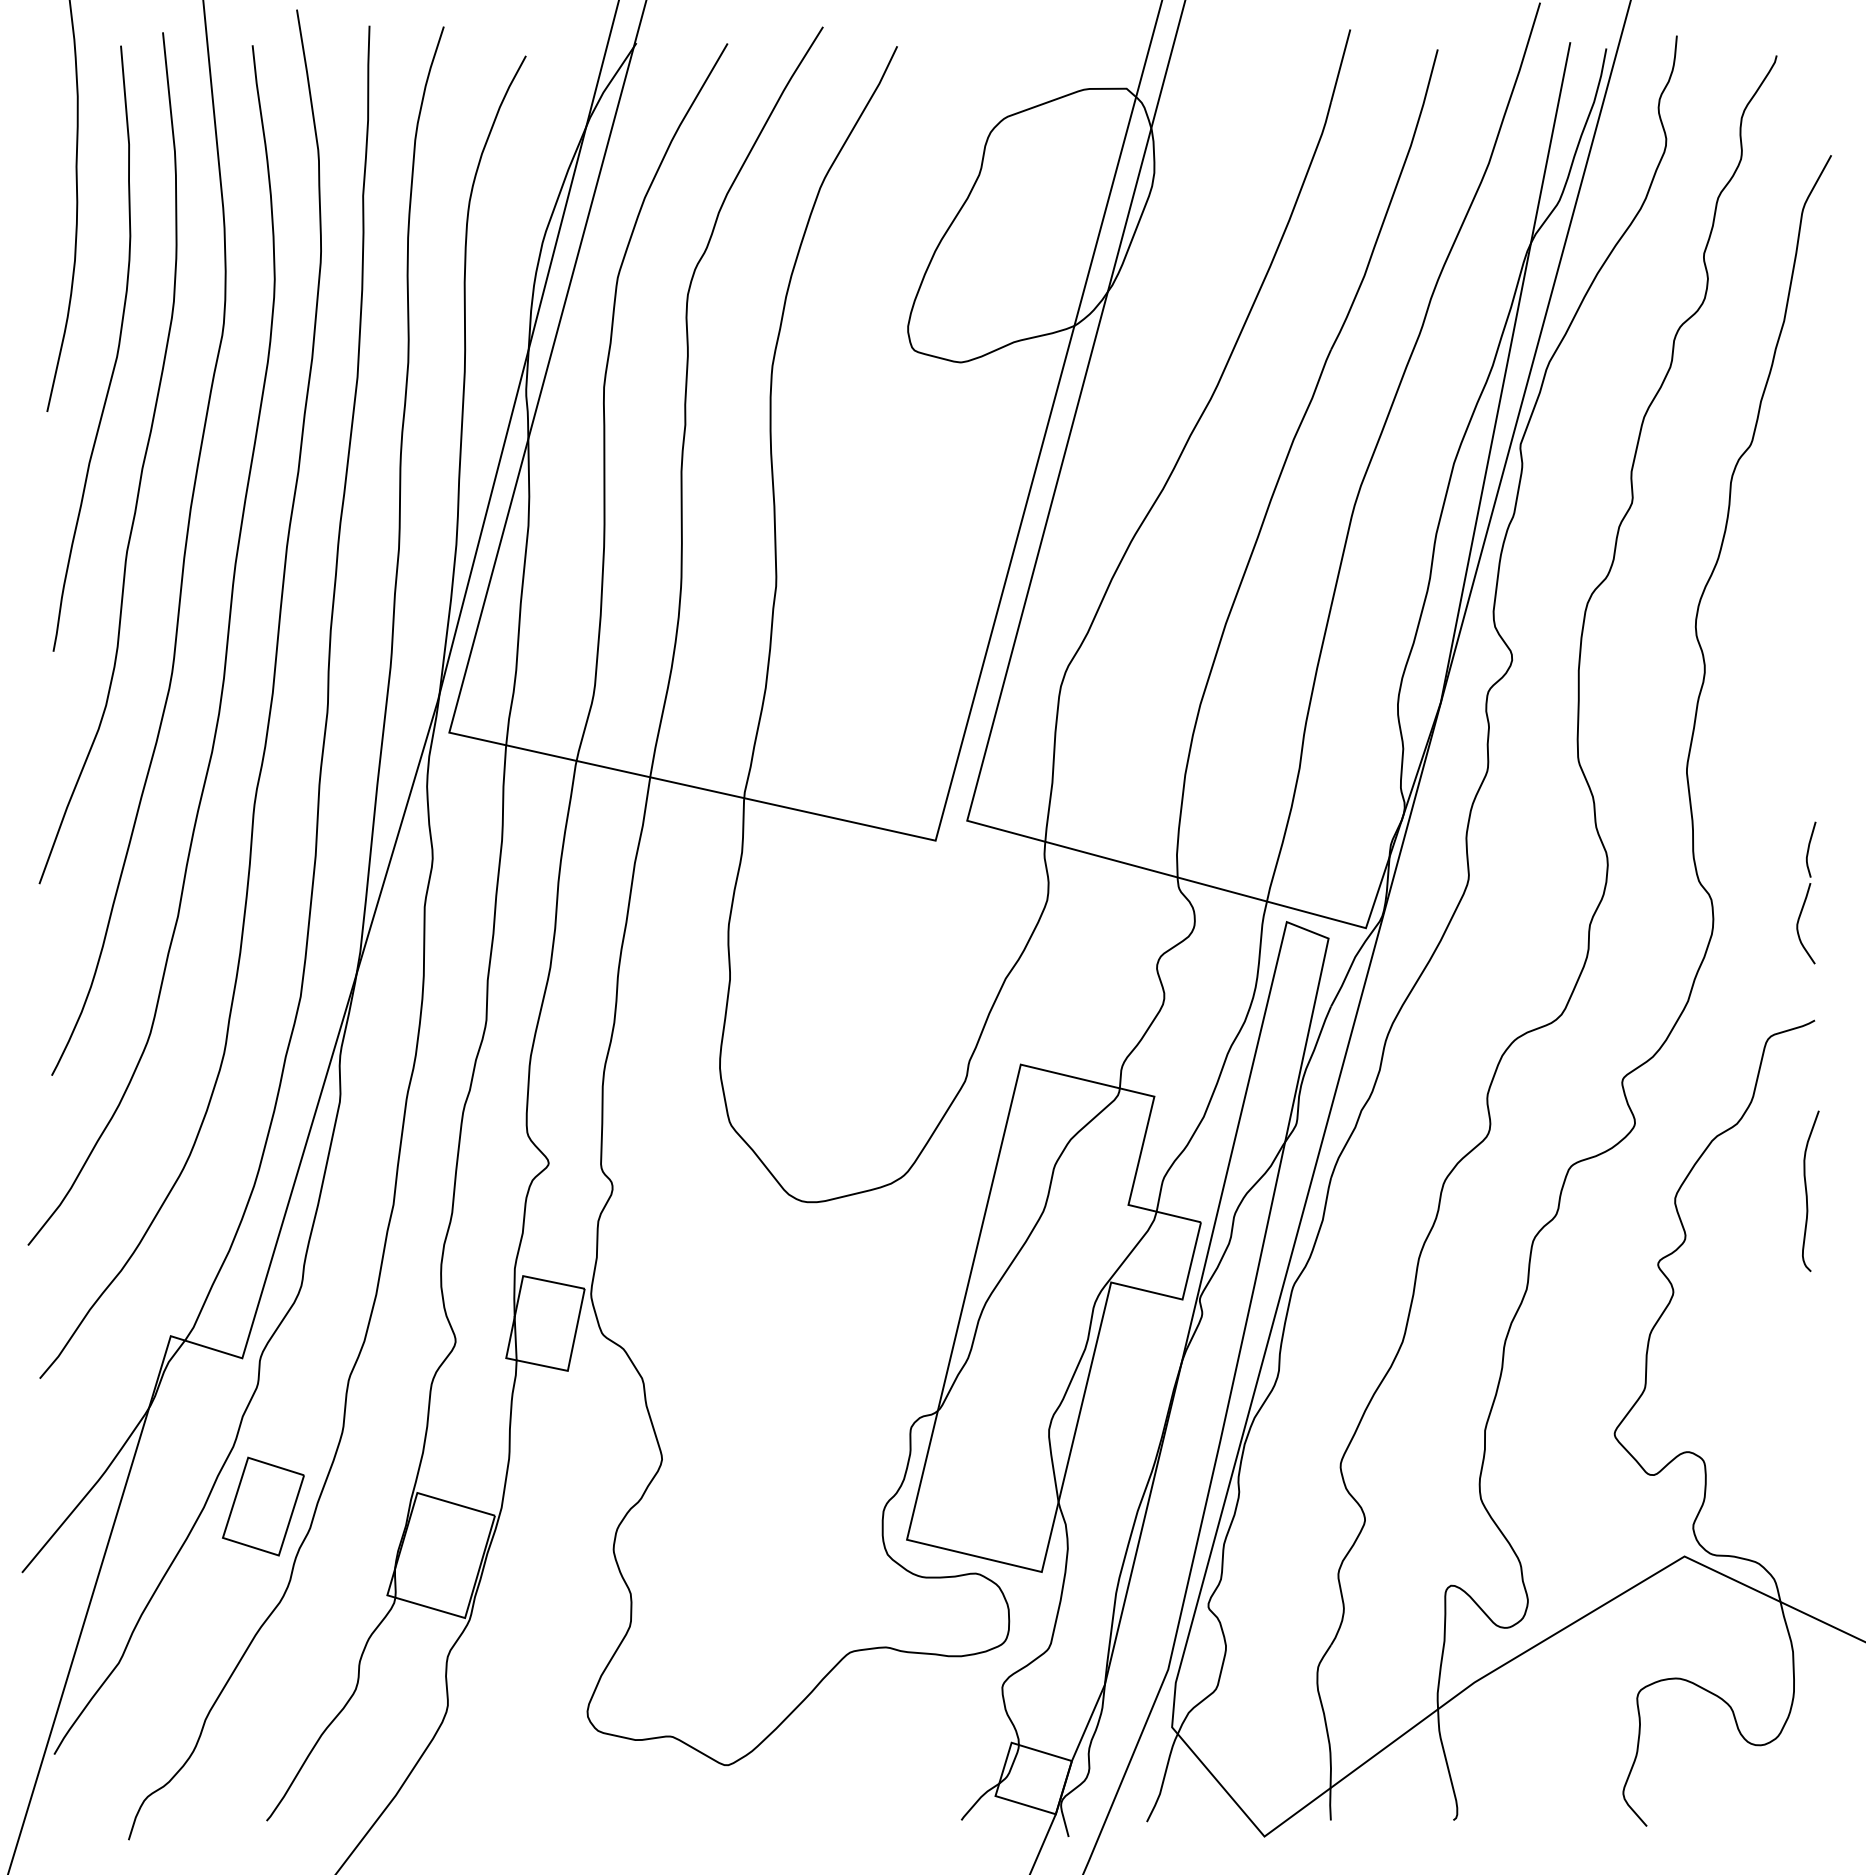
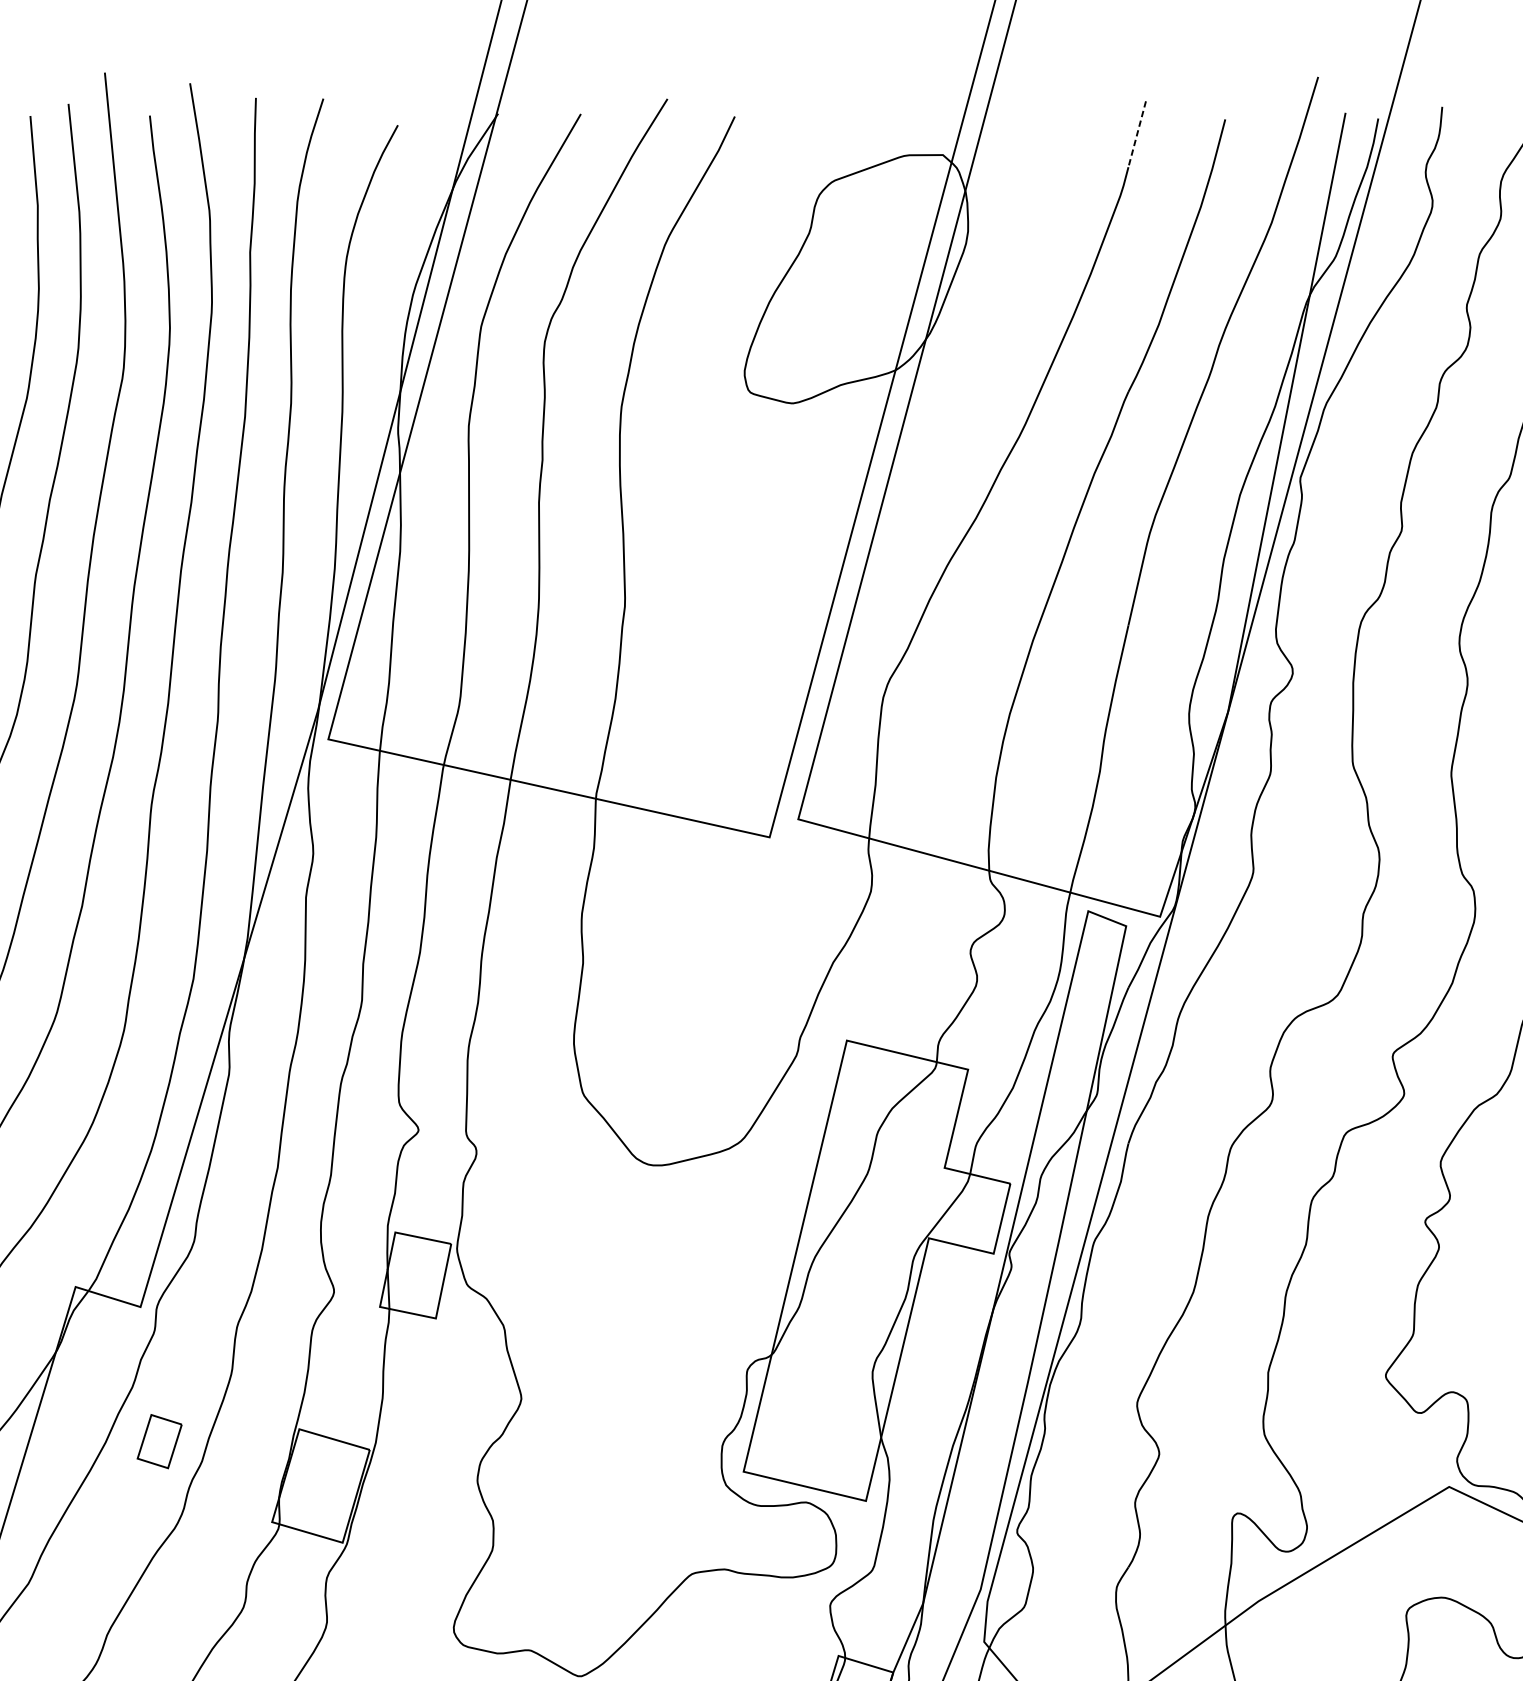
line: (1340, 65) -> (1137, 133), solid -> dashed
part: (263, 1506) -> (159, 1441), size x0.6

